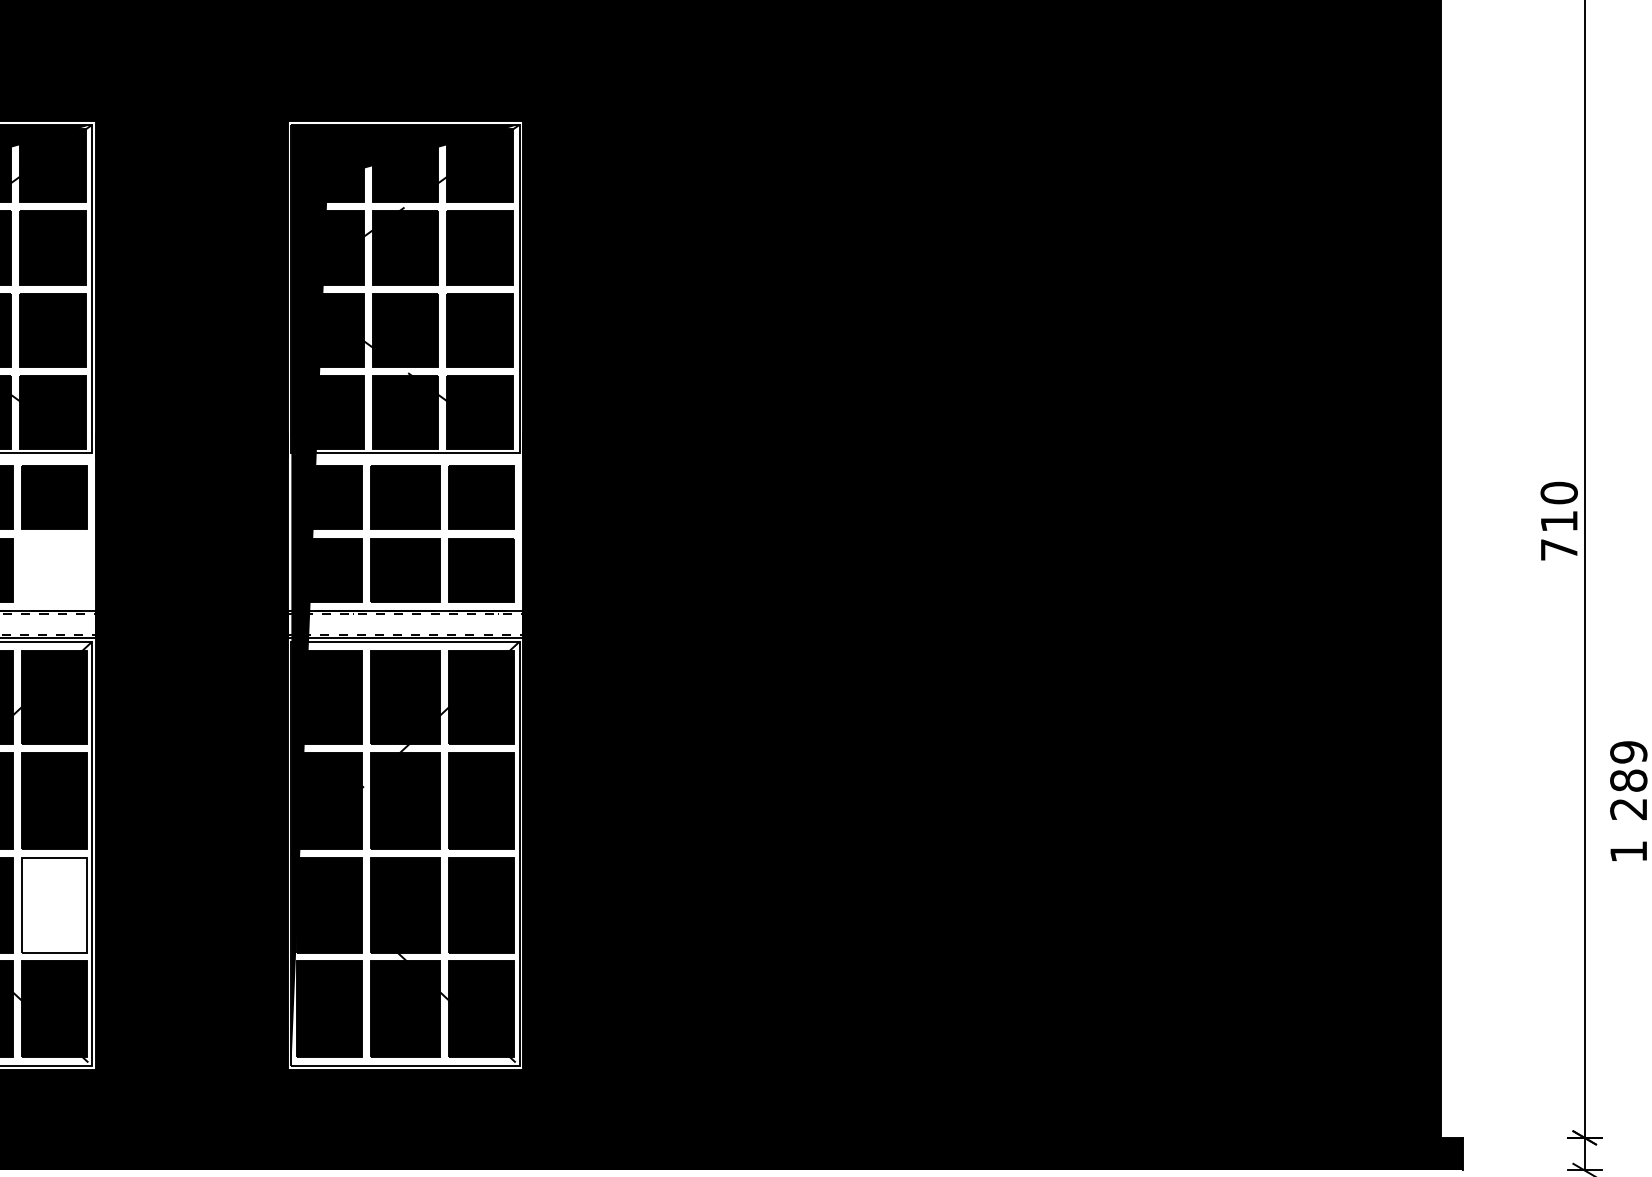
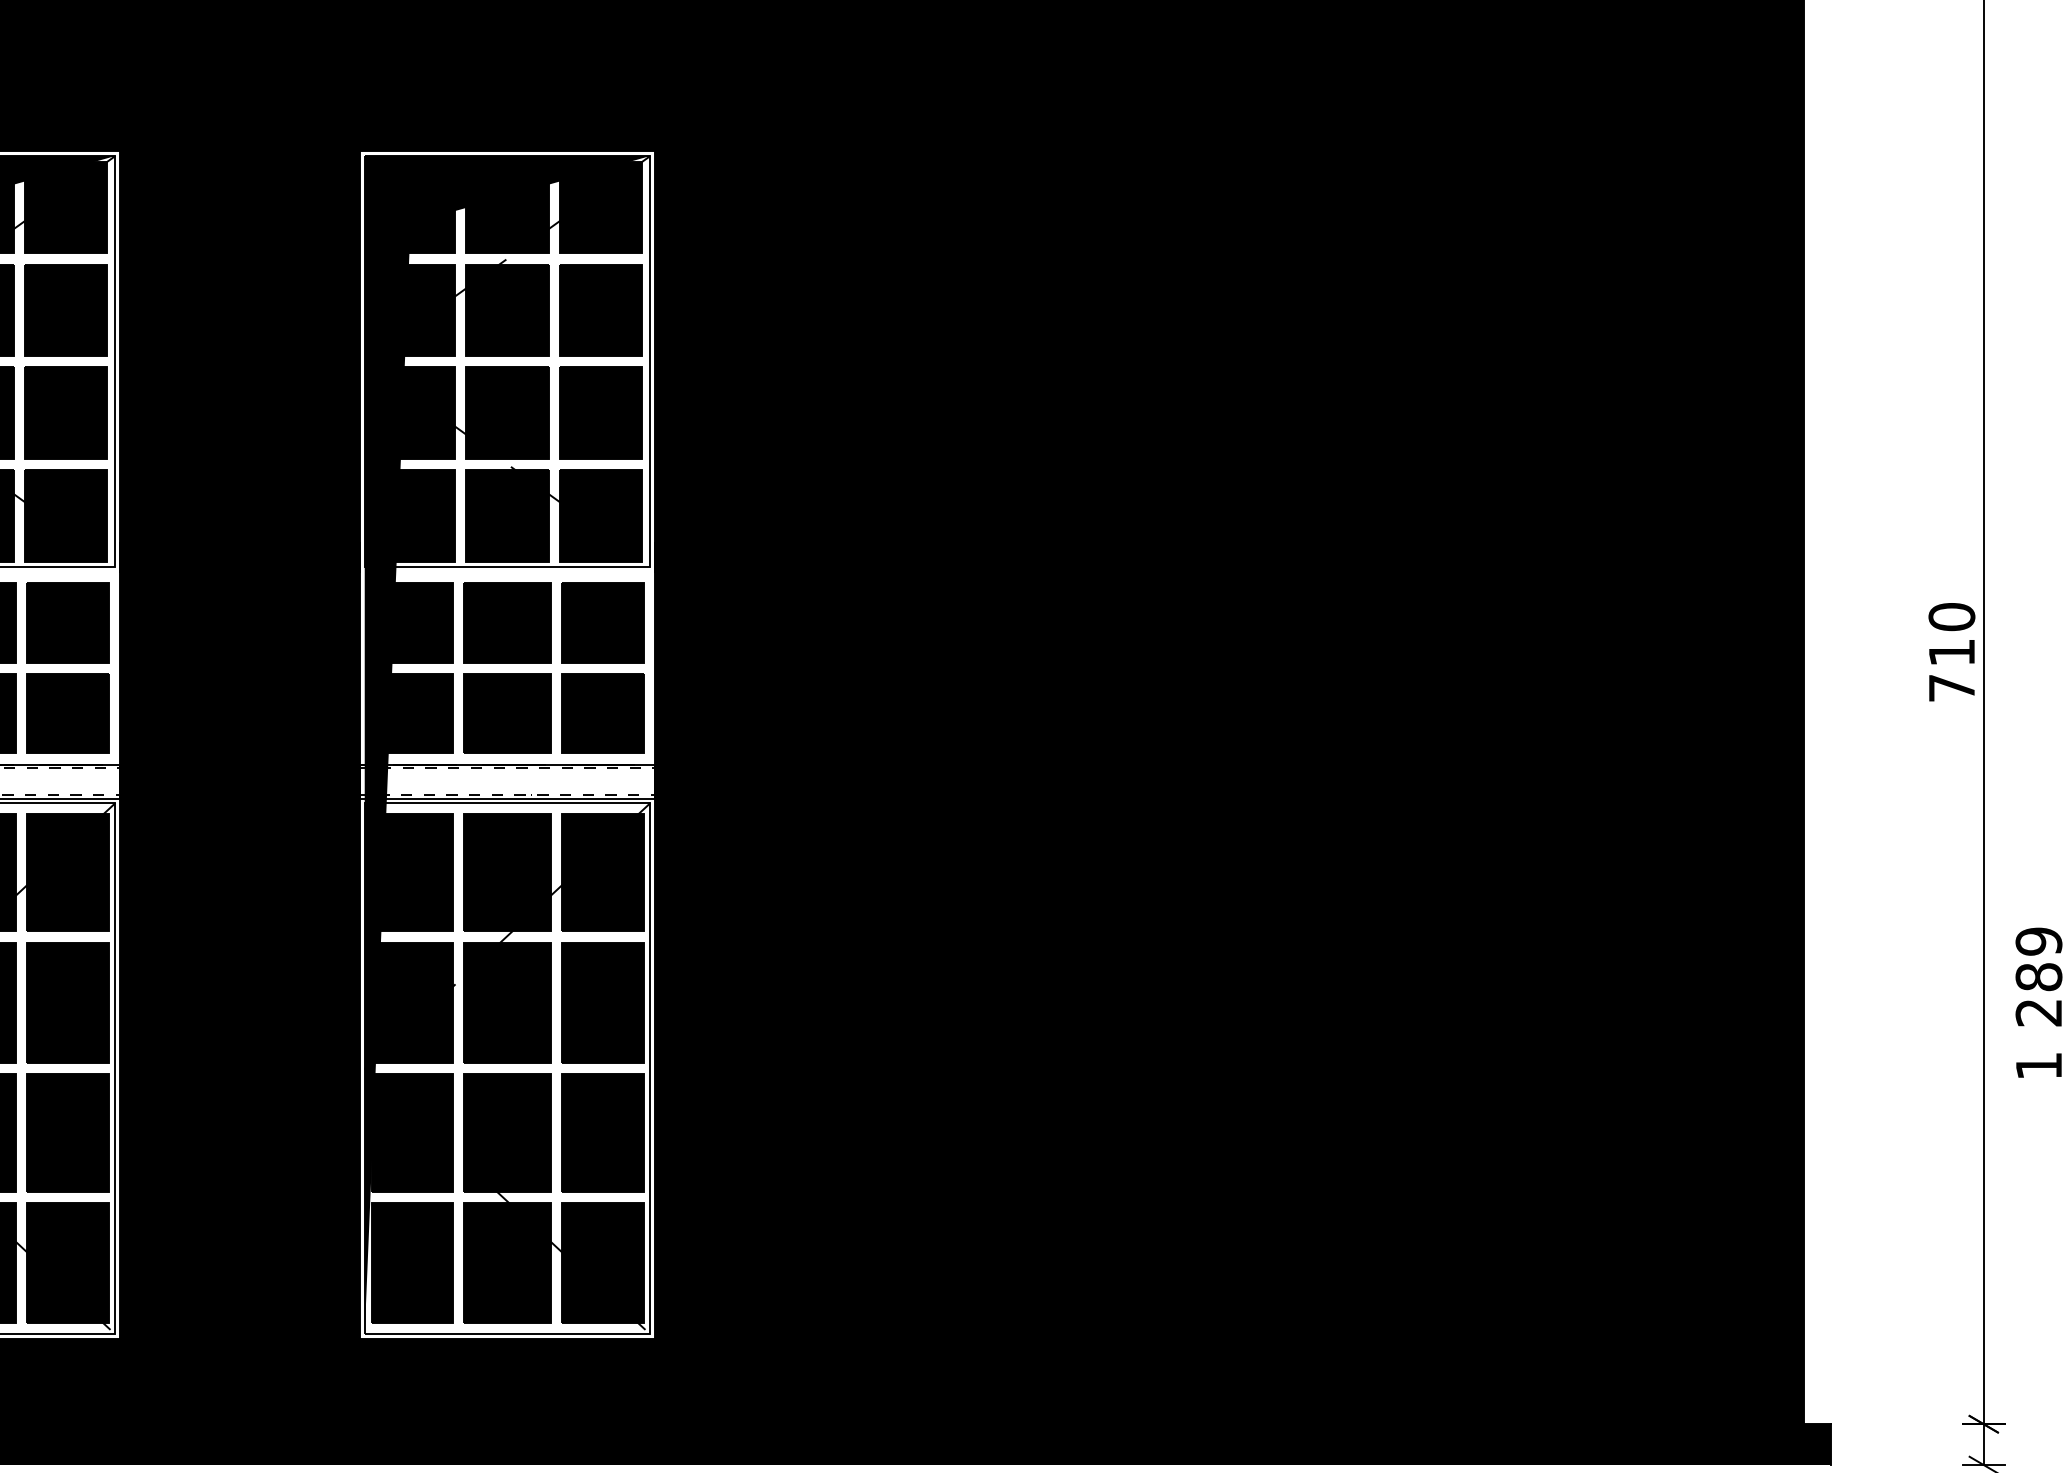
part: (53, 570) -> (67, 713), added
fill: (53, 905) -> (67, 1133), added

